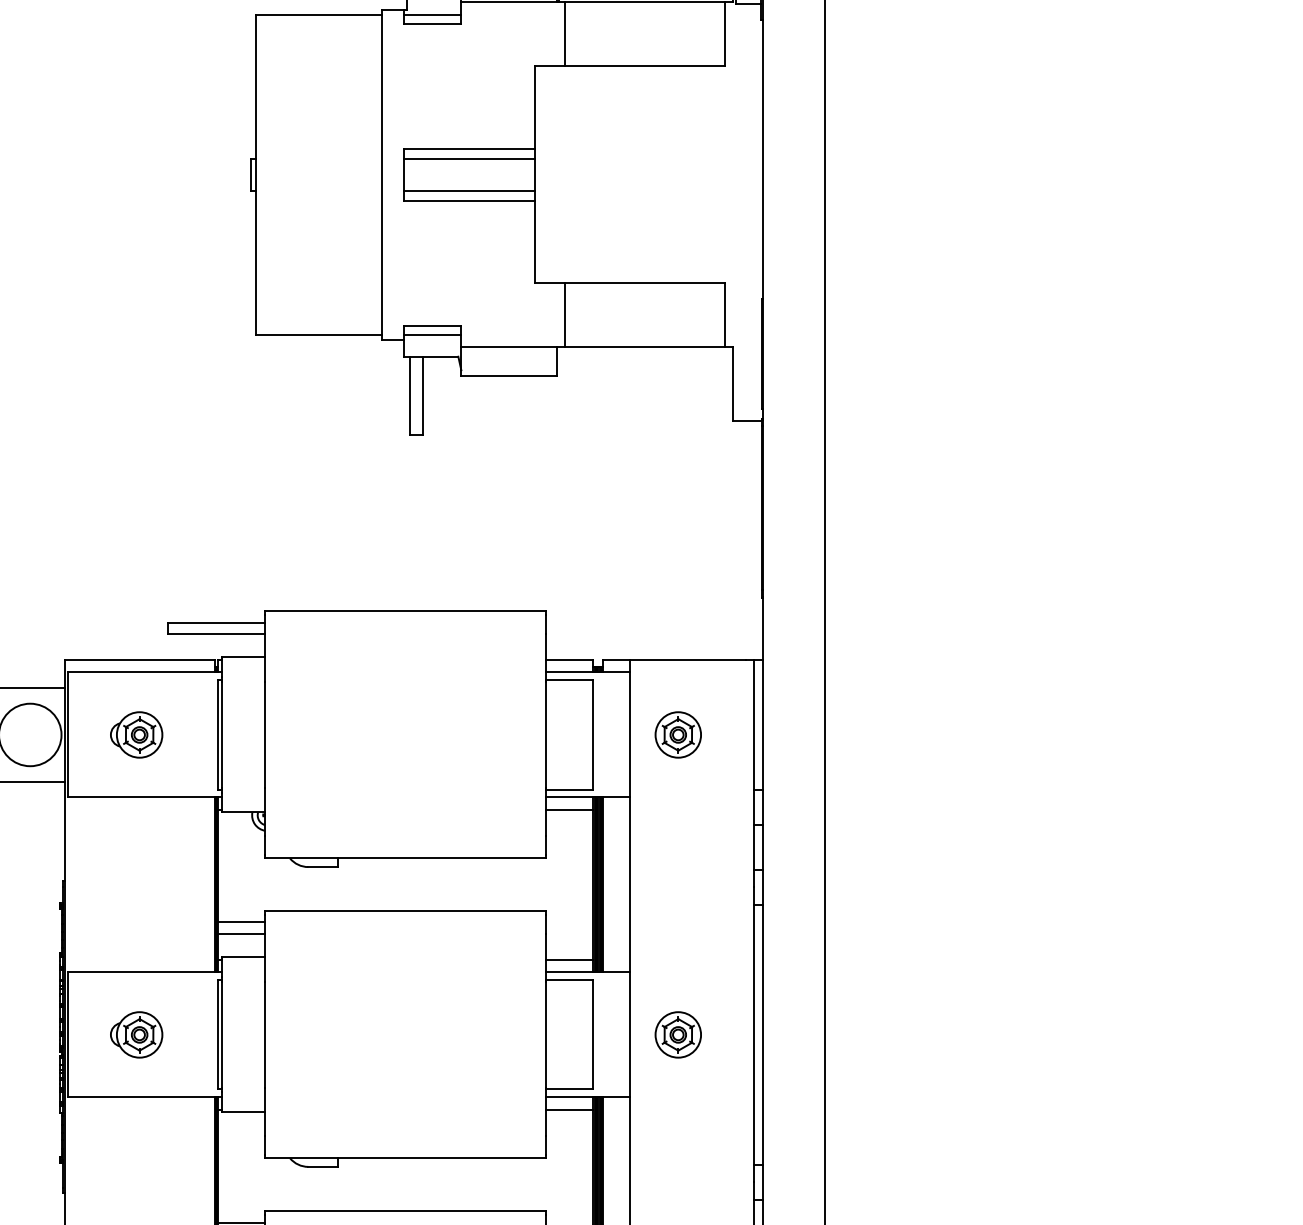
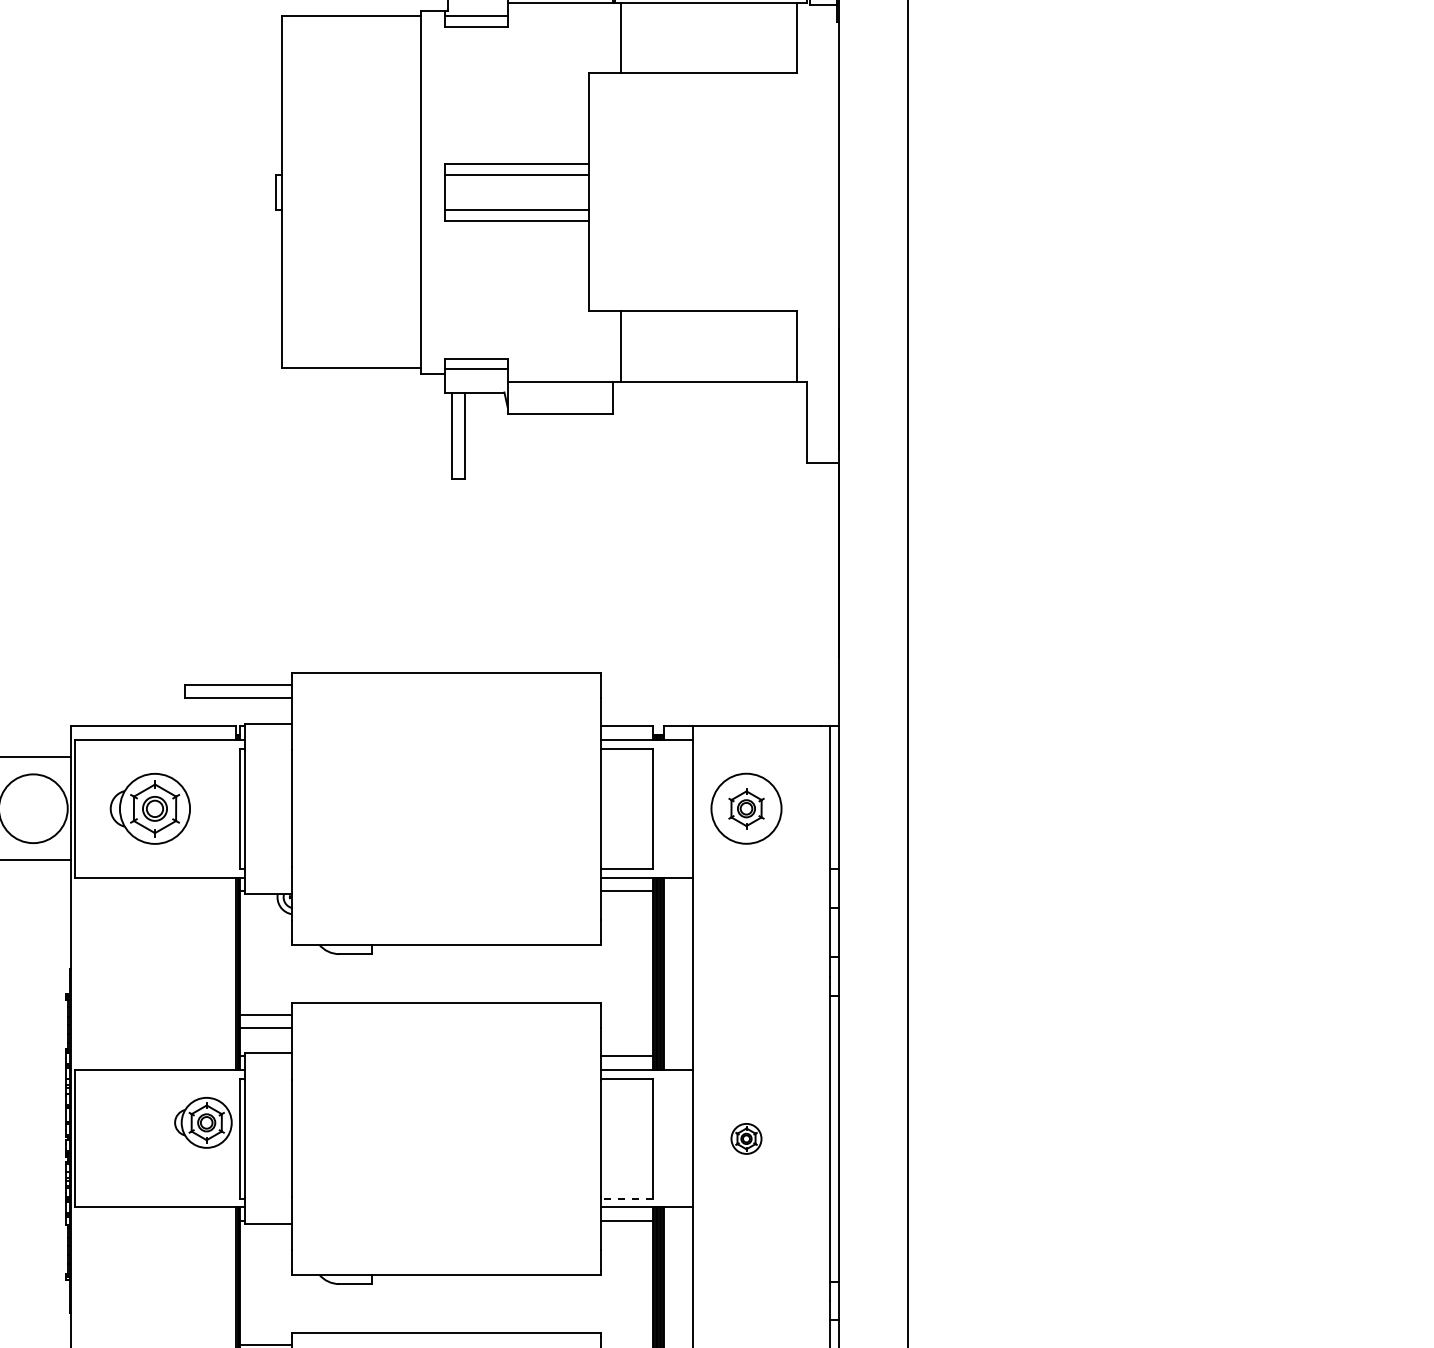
part: (136, 734) -> (150, 808), size x1.4
circle: (678, 734) -> (746, 808), size x1.4
part: (136, 1034) -> (203, 1122), moved
part: (678, 1034) -> (746, 1138), size x0.6
line: (570, 1089) -> (627, 1198), solid -> dashed

